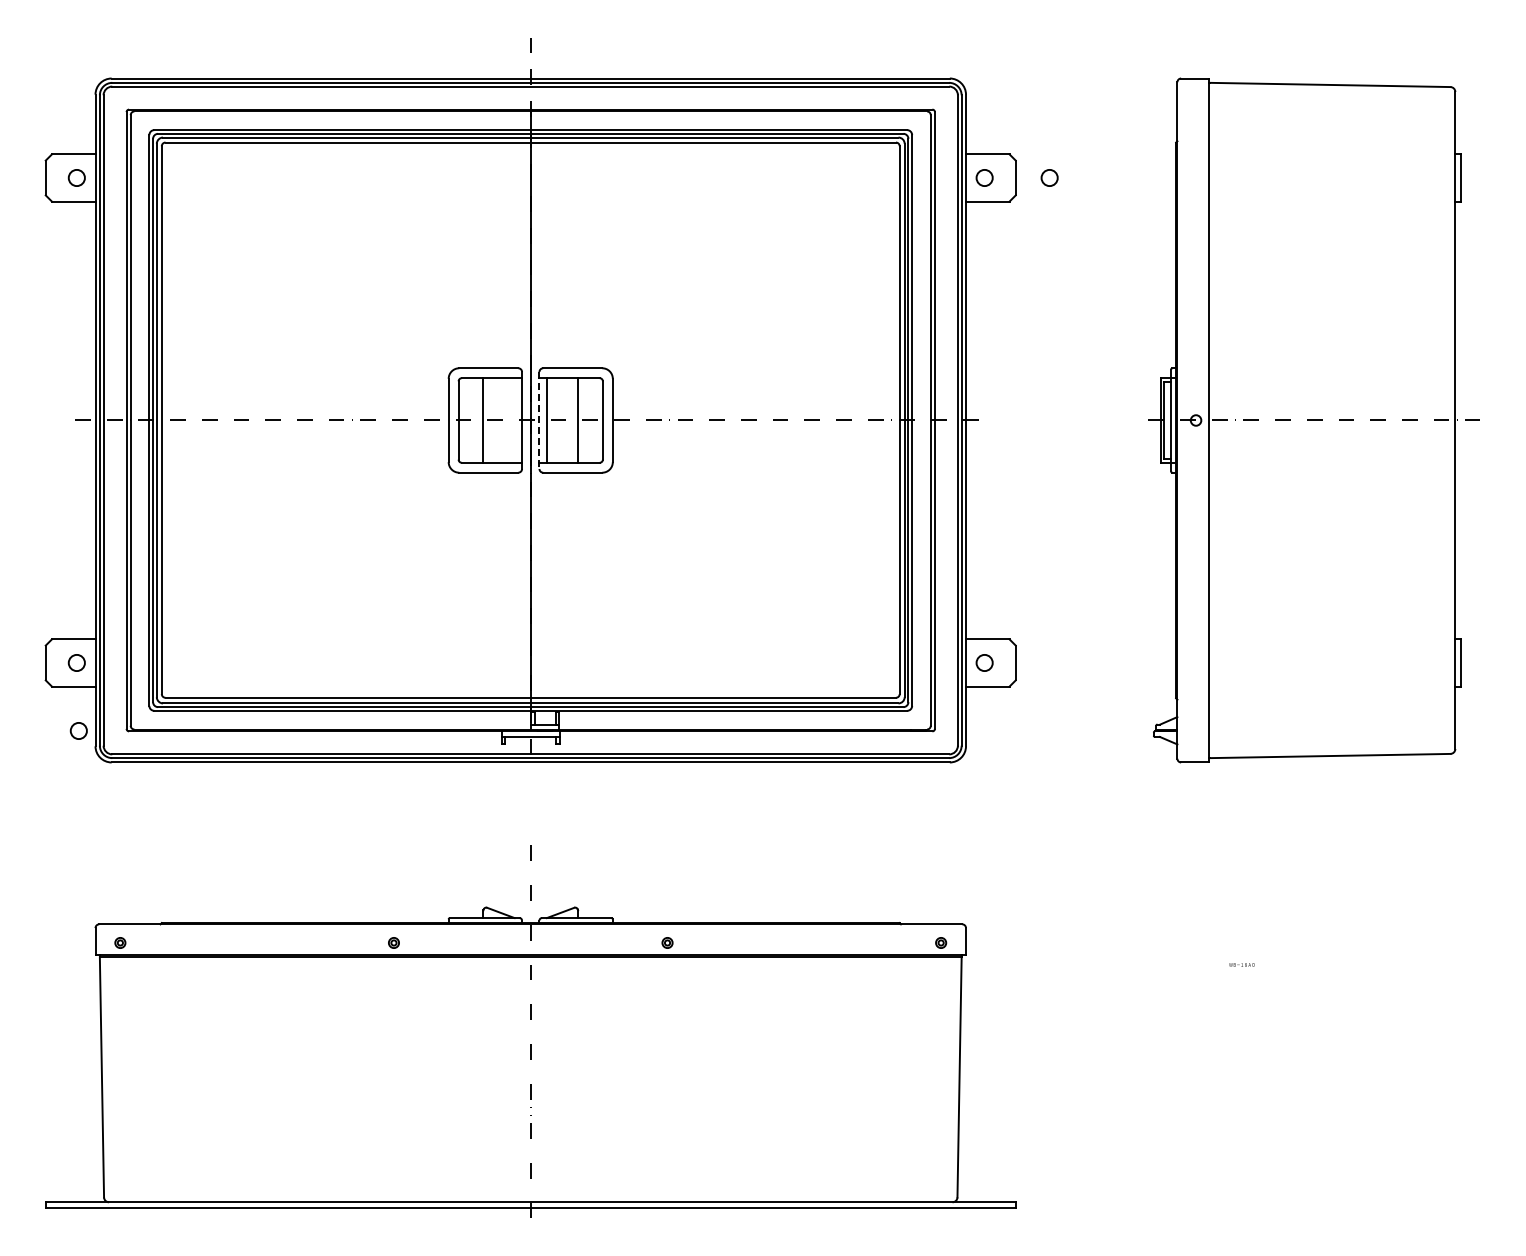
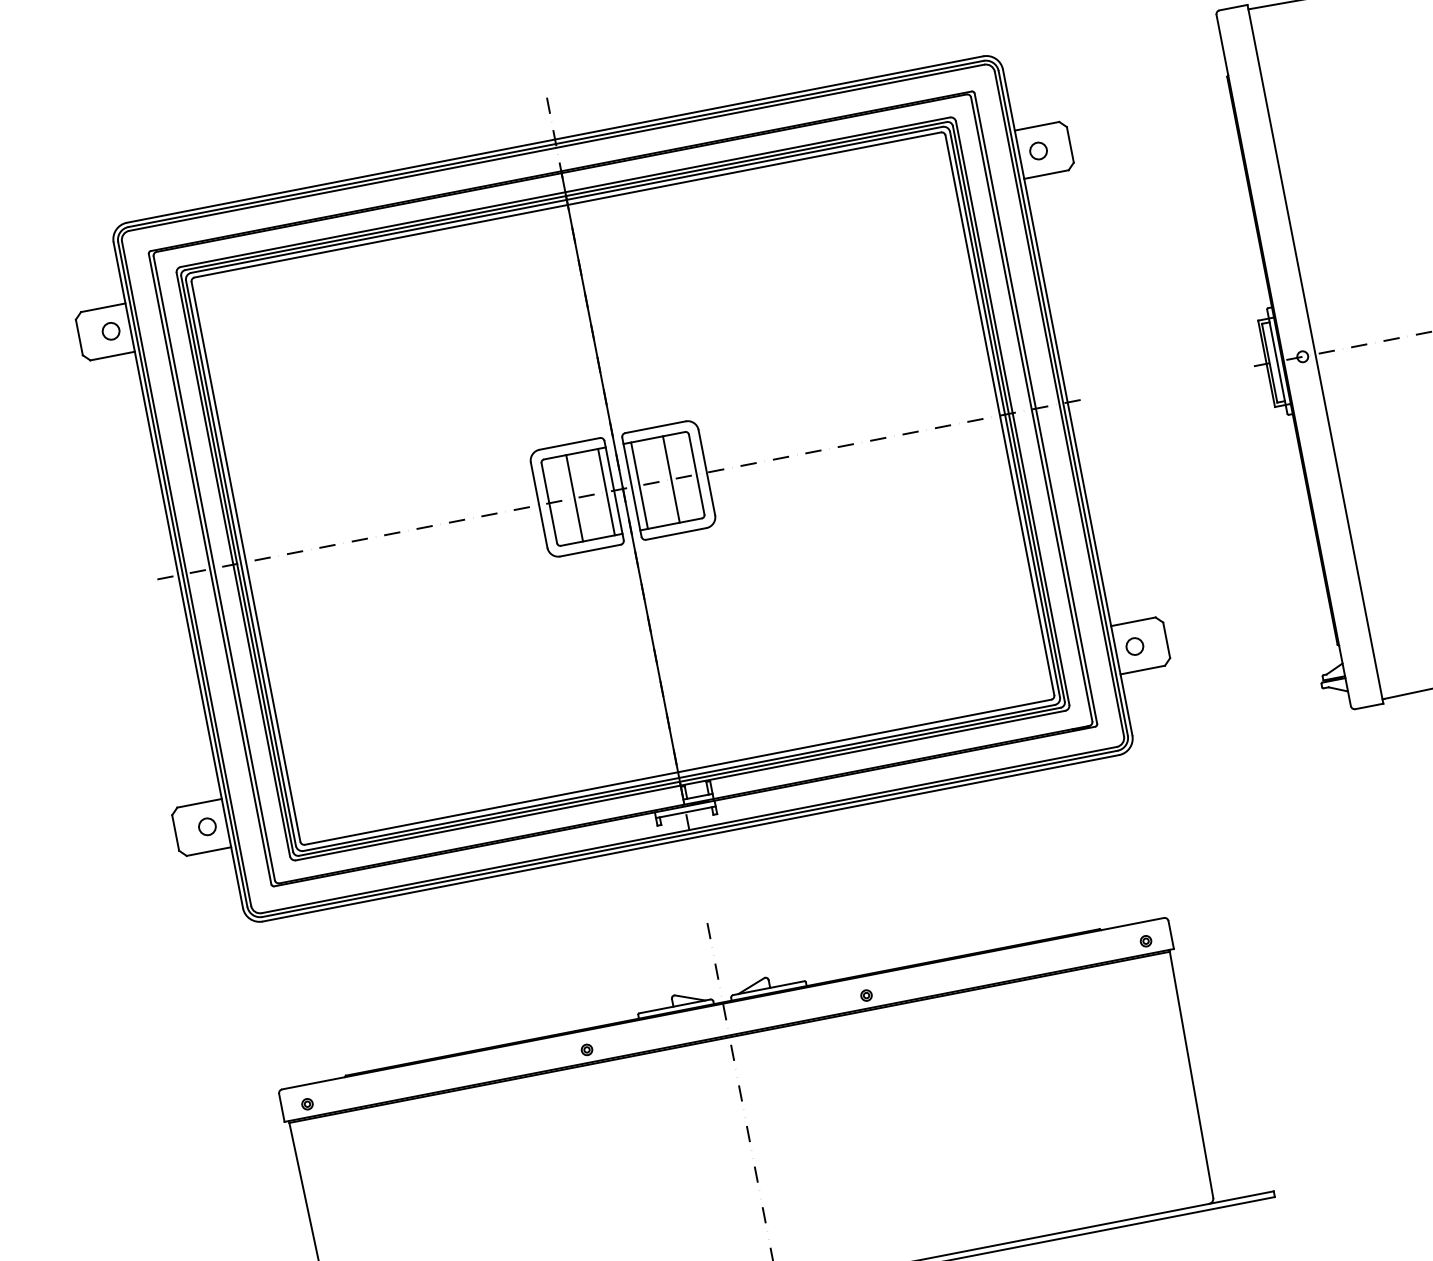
circle: (1049, 177) -> (1104, 137), removed
line: (514, 420) -> (606, 492), added
line: (539, 420) -> (631, 487), dashed -> solid
circle: (78, 730) -> (222, 895), removed

